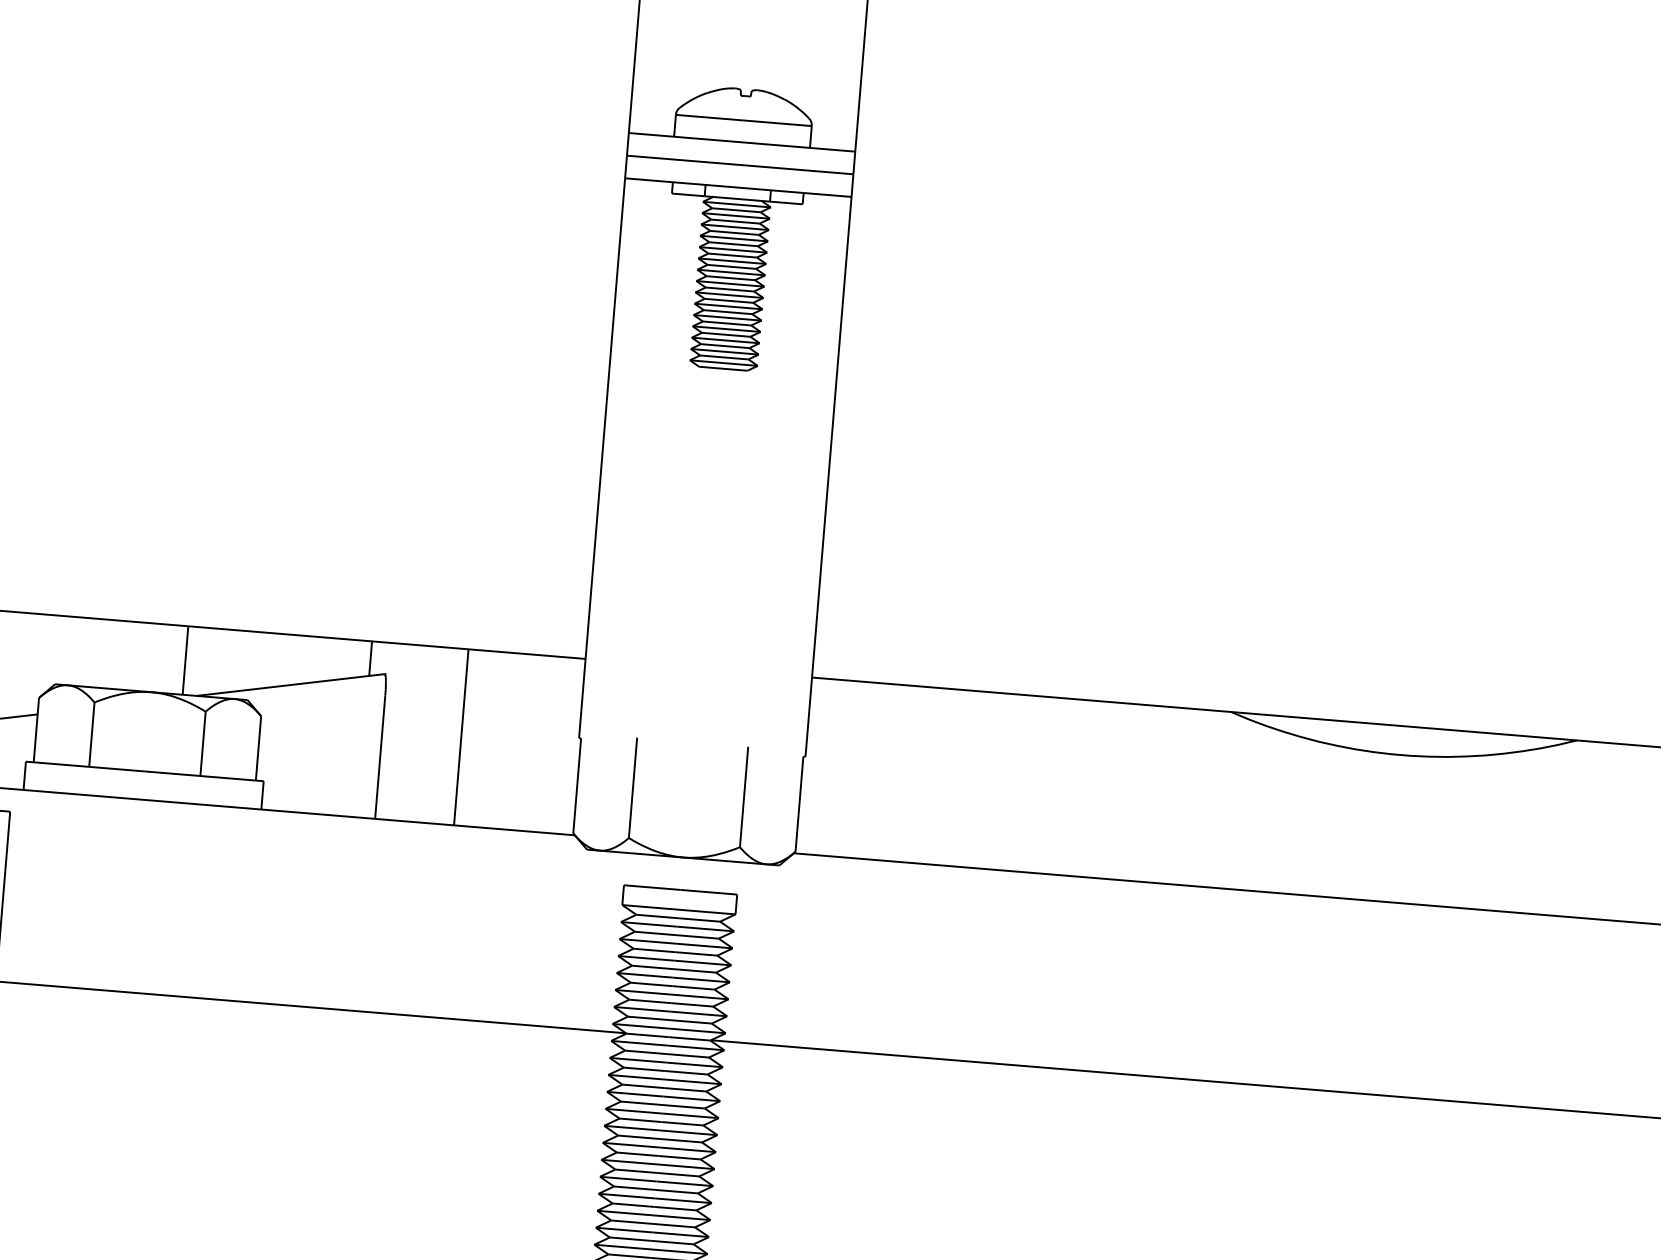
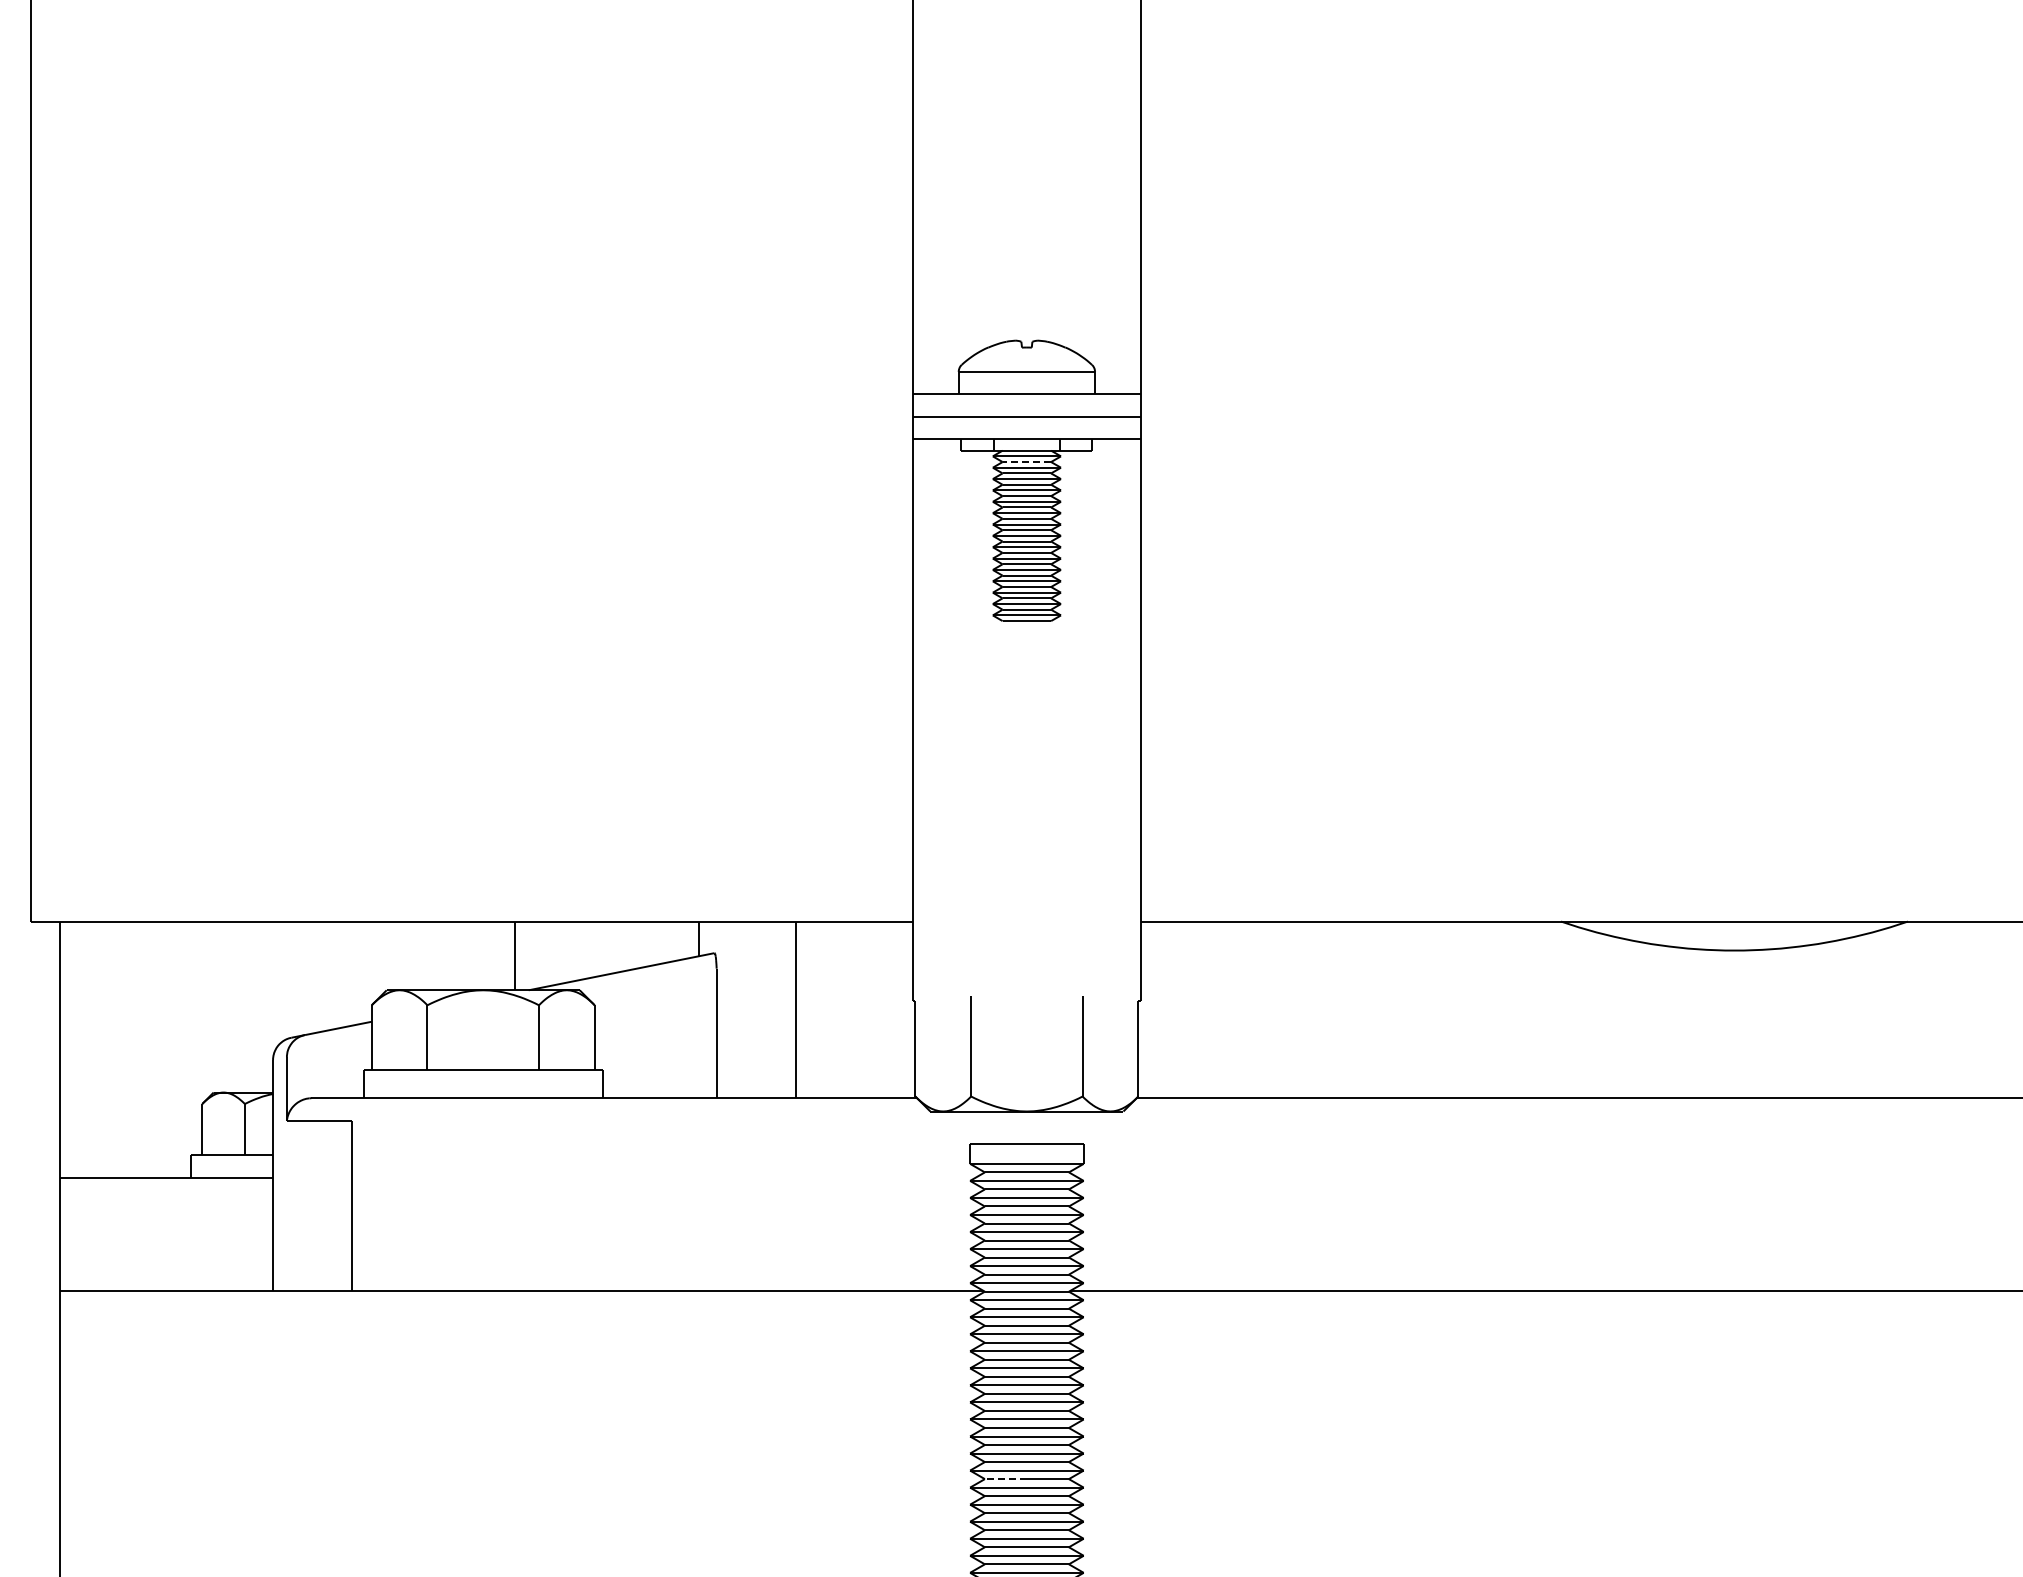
line: (736, 210) -> (1026, 462), solid -> dashed
line: (631, 1222) -> (1005, 1479), solid -> dashed

